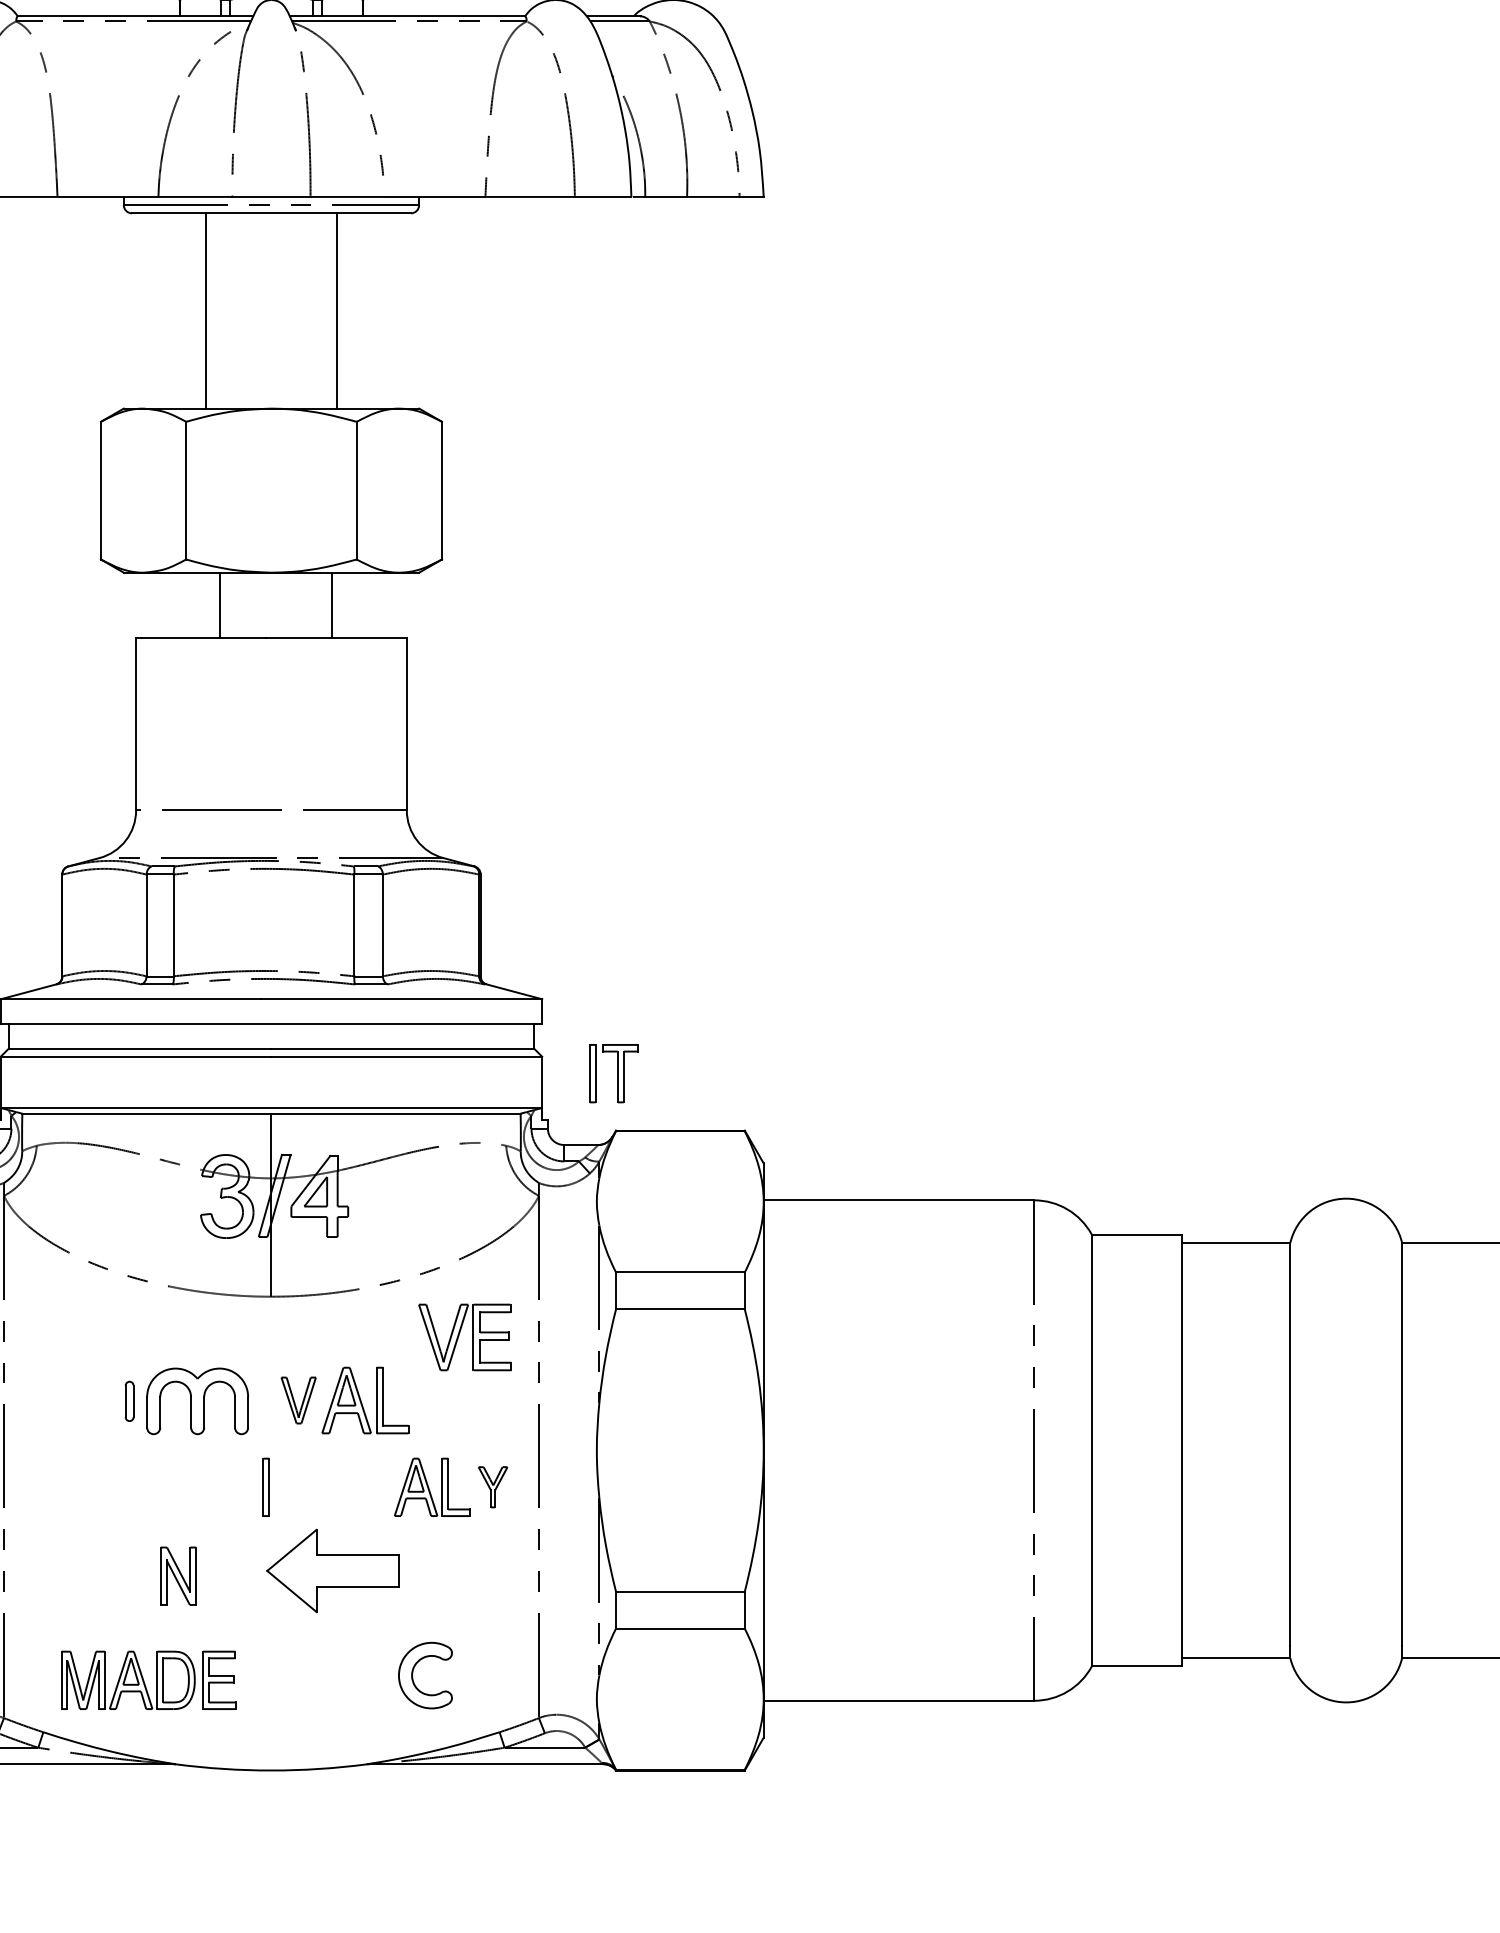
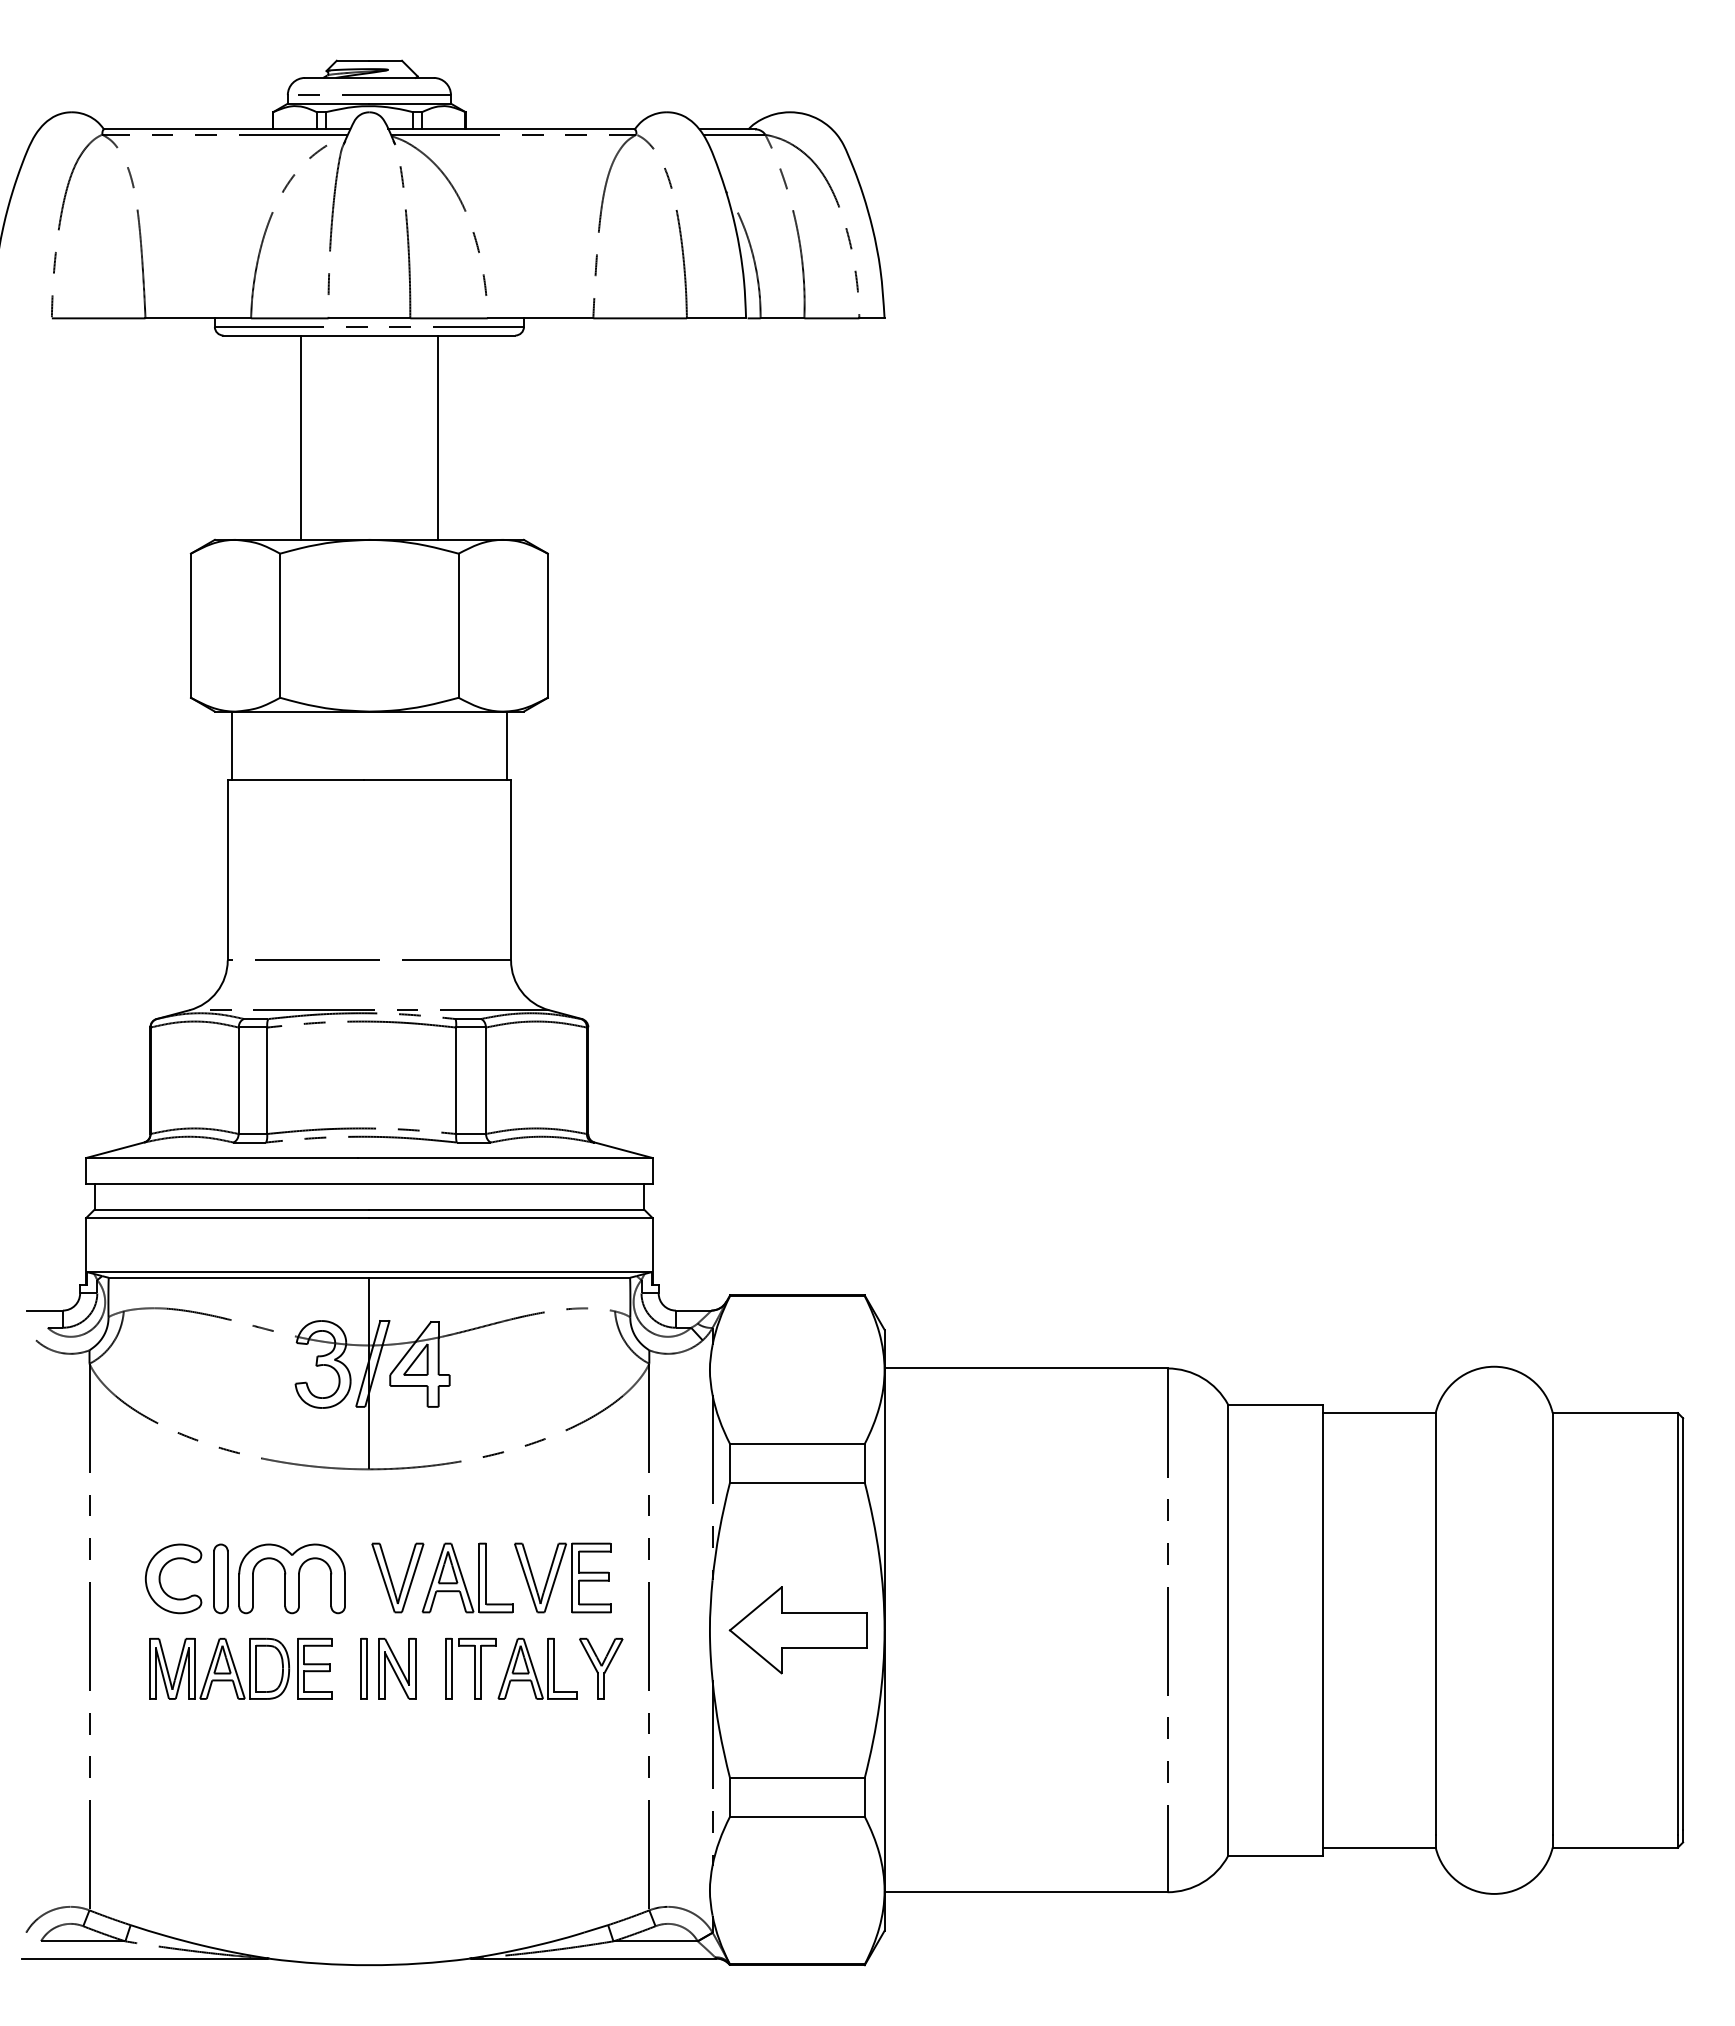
line: (219, 605) -> (232, 745), moved
line: (331, 605) -> (506, 745), moved
part: (613, 1073) -> (470, 1668), moved
part: (464, 1336) -> (562, 1577), moved
part: (298, 1400) -> (397, 1577), size x1.43
part: (129, 1401) -> (220, 1578), size x1.67
part: (493, 1487) -> (601, 1668), size x1.43
part: (331, 1571) -> (797, 1630), moved
part: (178, 1575) -> (397, 1668), moved
part: (413, 1670) -> (161, 1573), moved
part: (148, 1680) -> (240, 1668), moved

